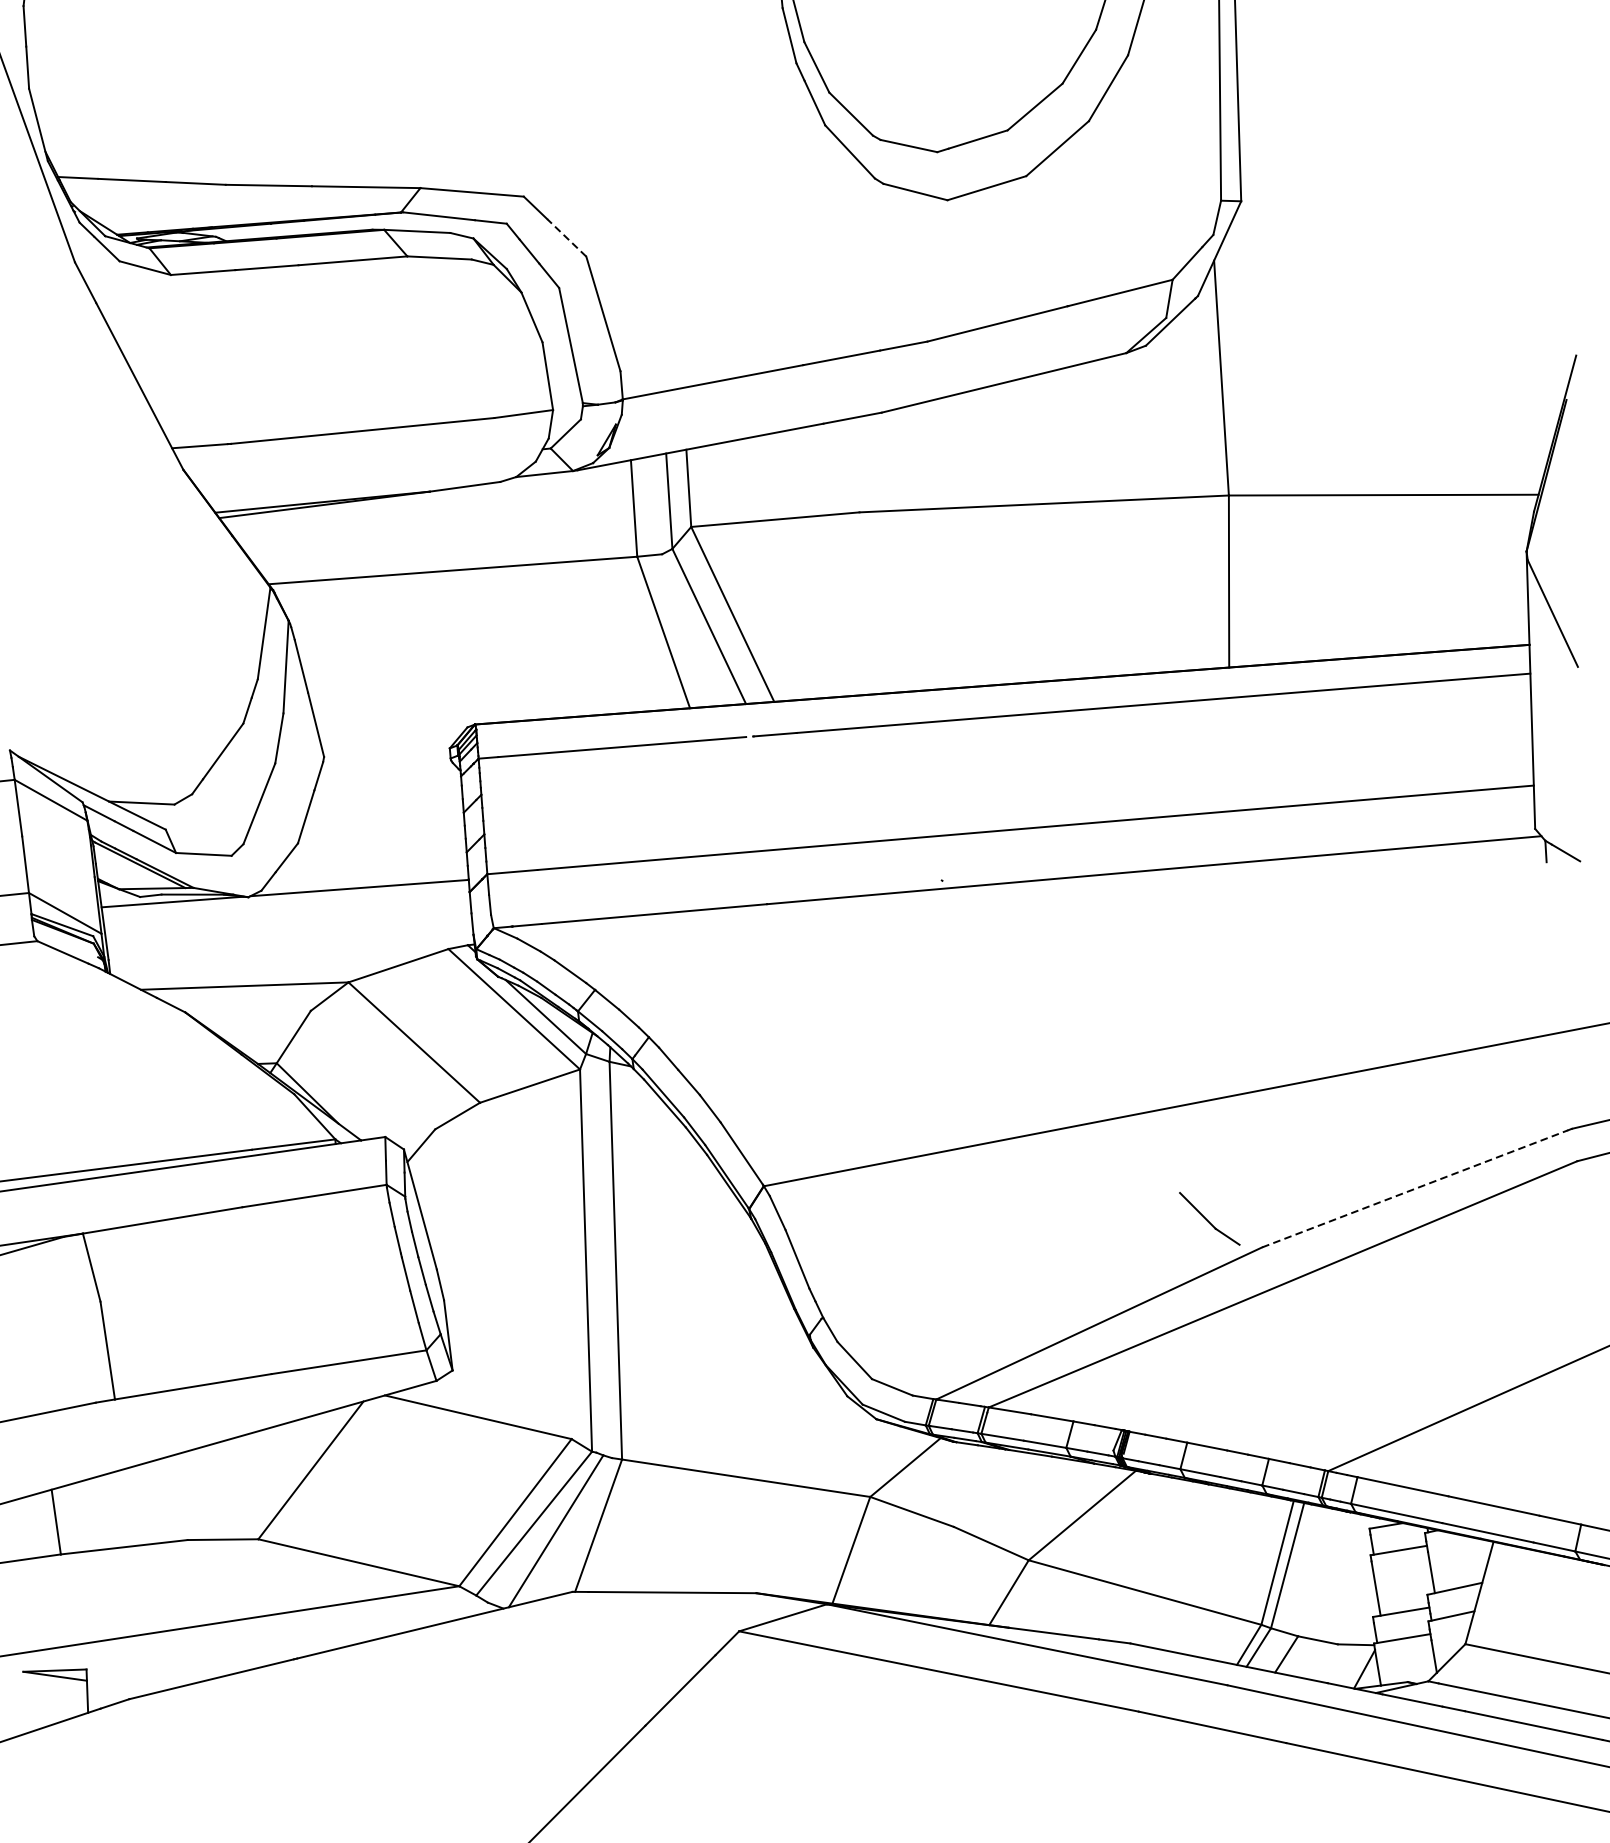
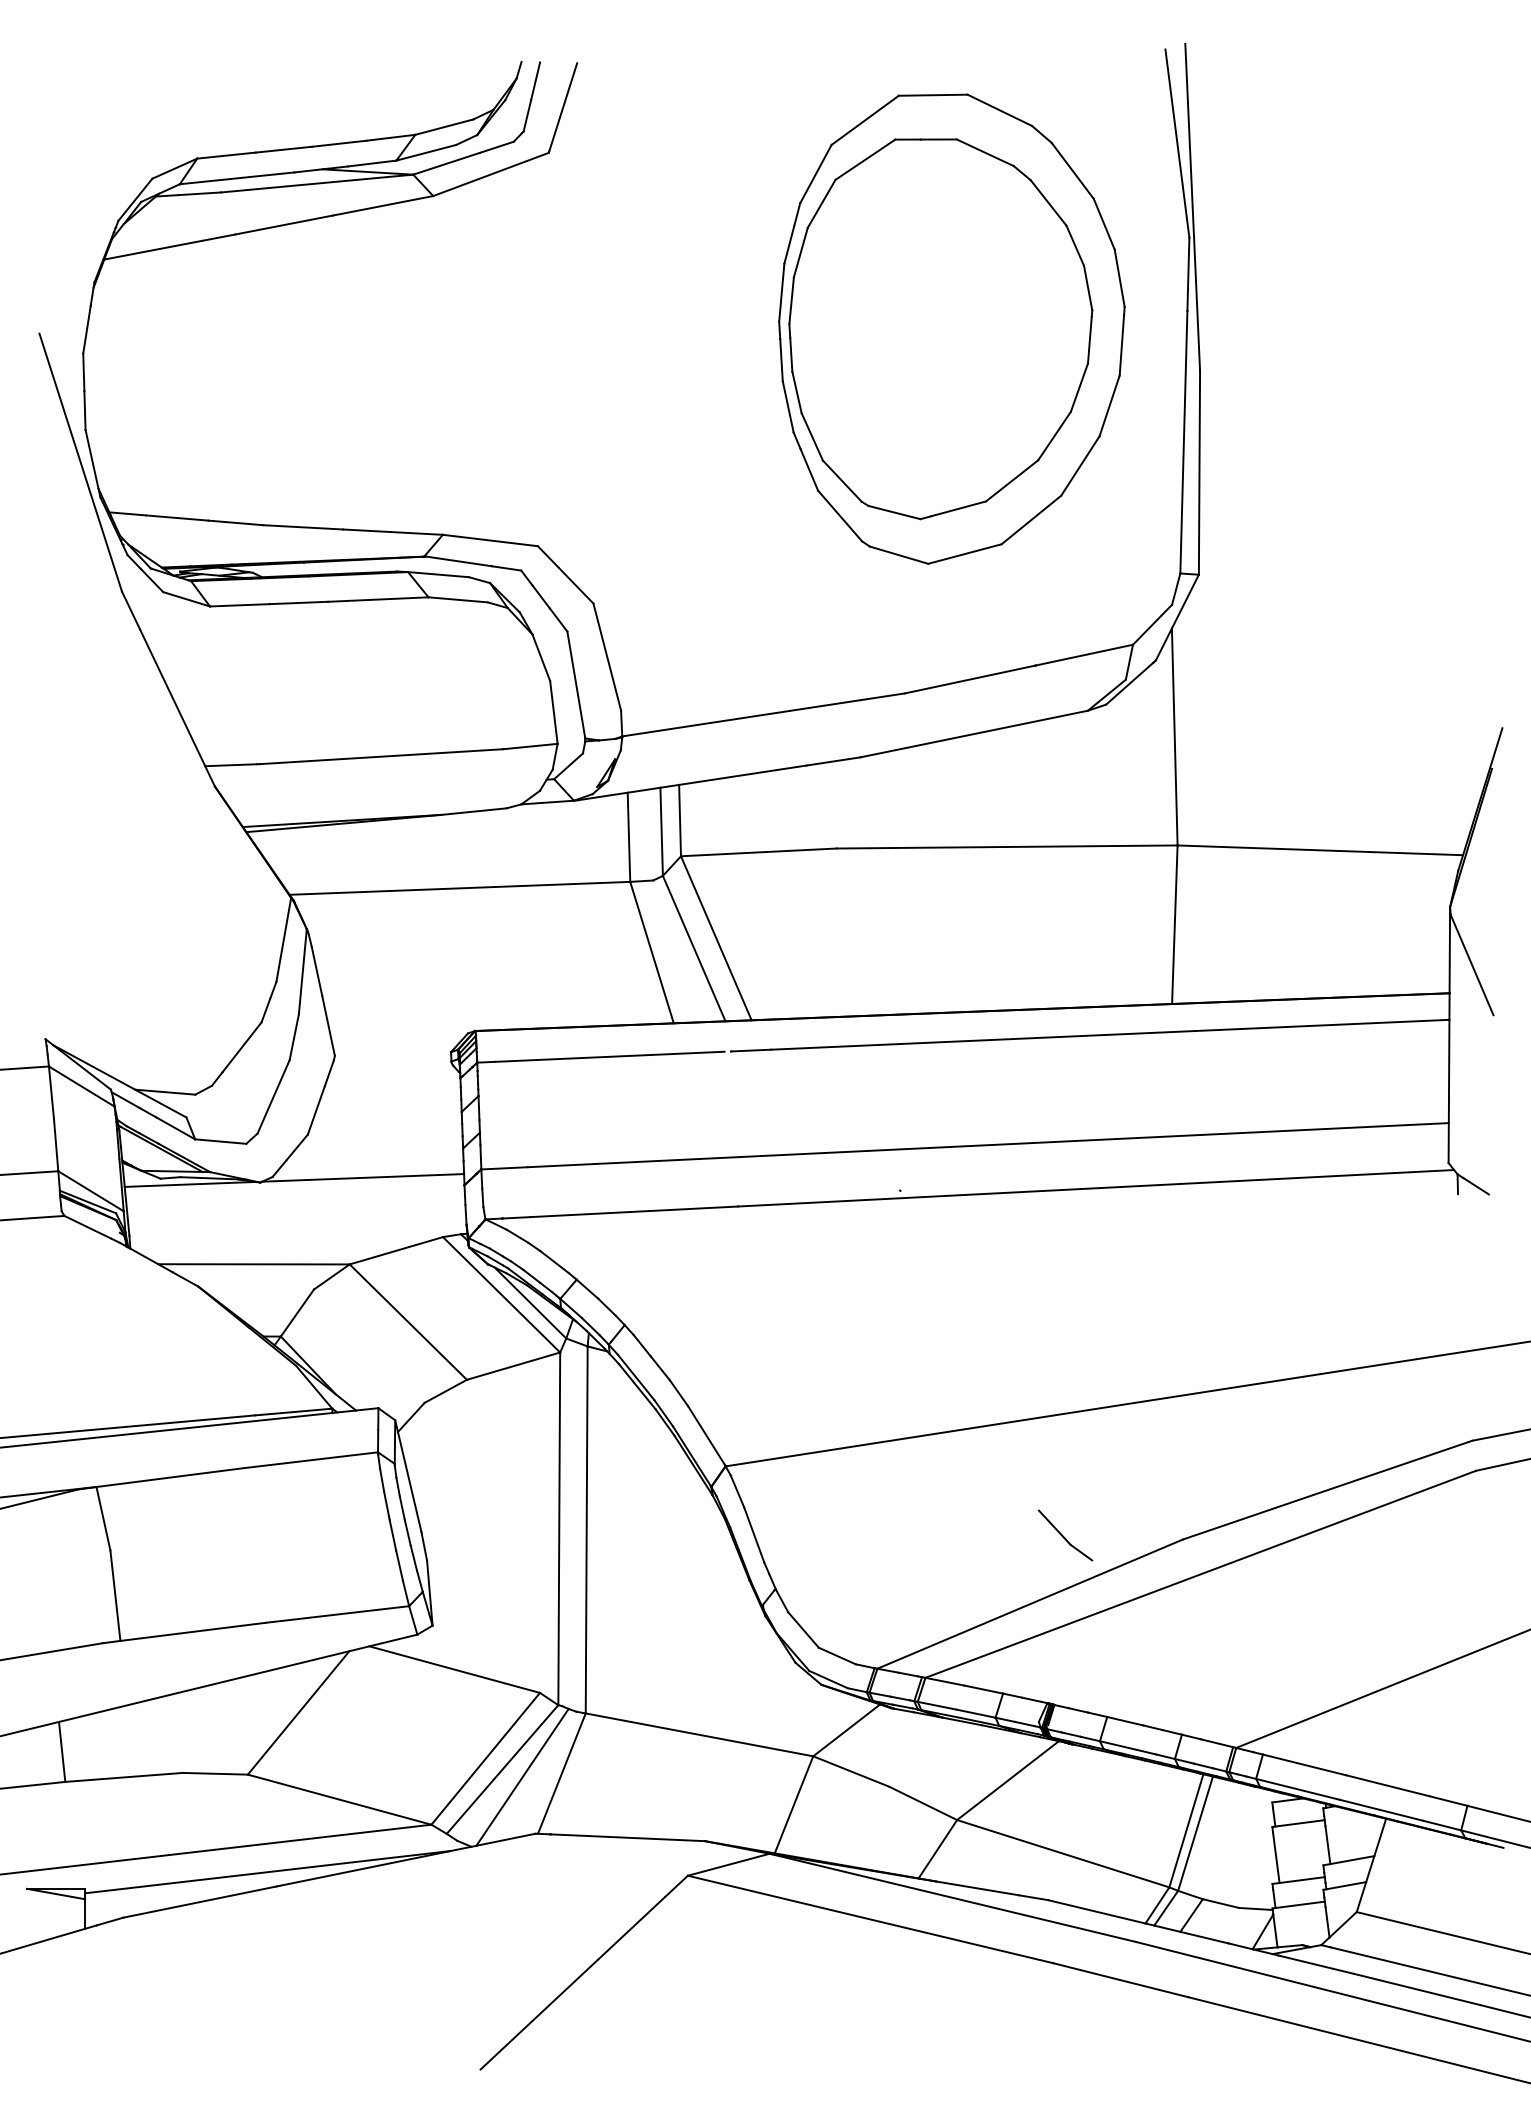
line: (567, 237) -> (576, 585), dashed -> solid
line: (1415, 1188) -> (1326, 1490), dashed -> solid
part: (1209, 1218) -> (1065, 1535), moved
line: (283, 1644) -> (267, 1872), added

